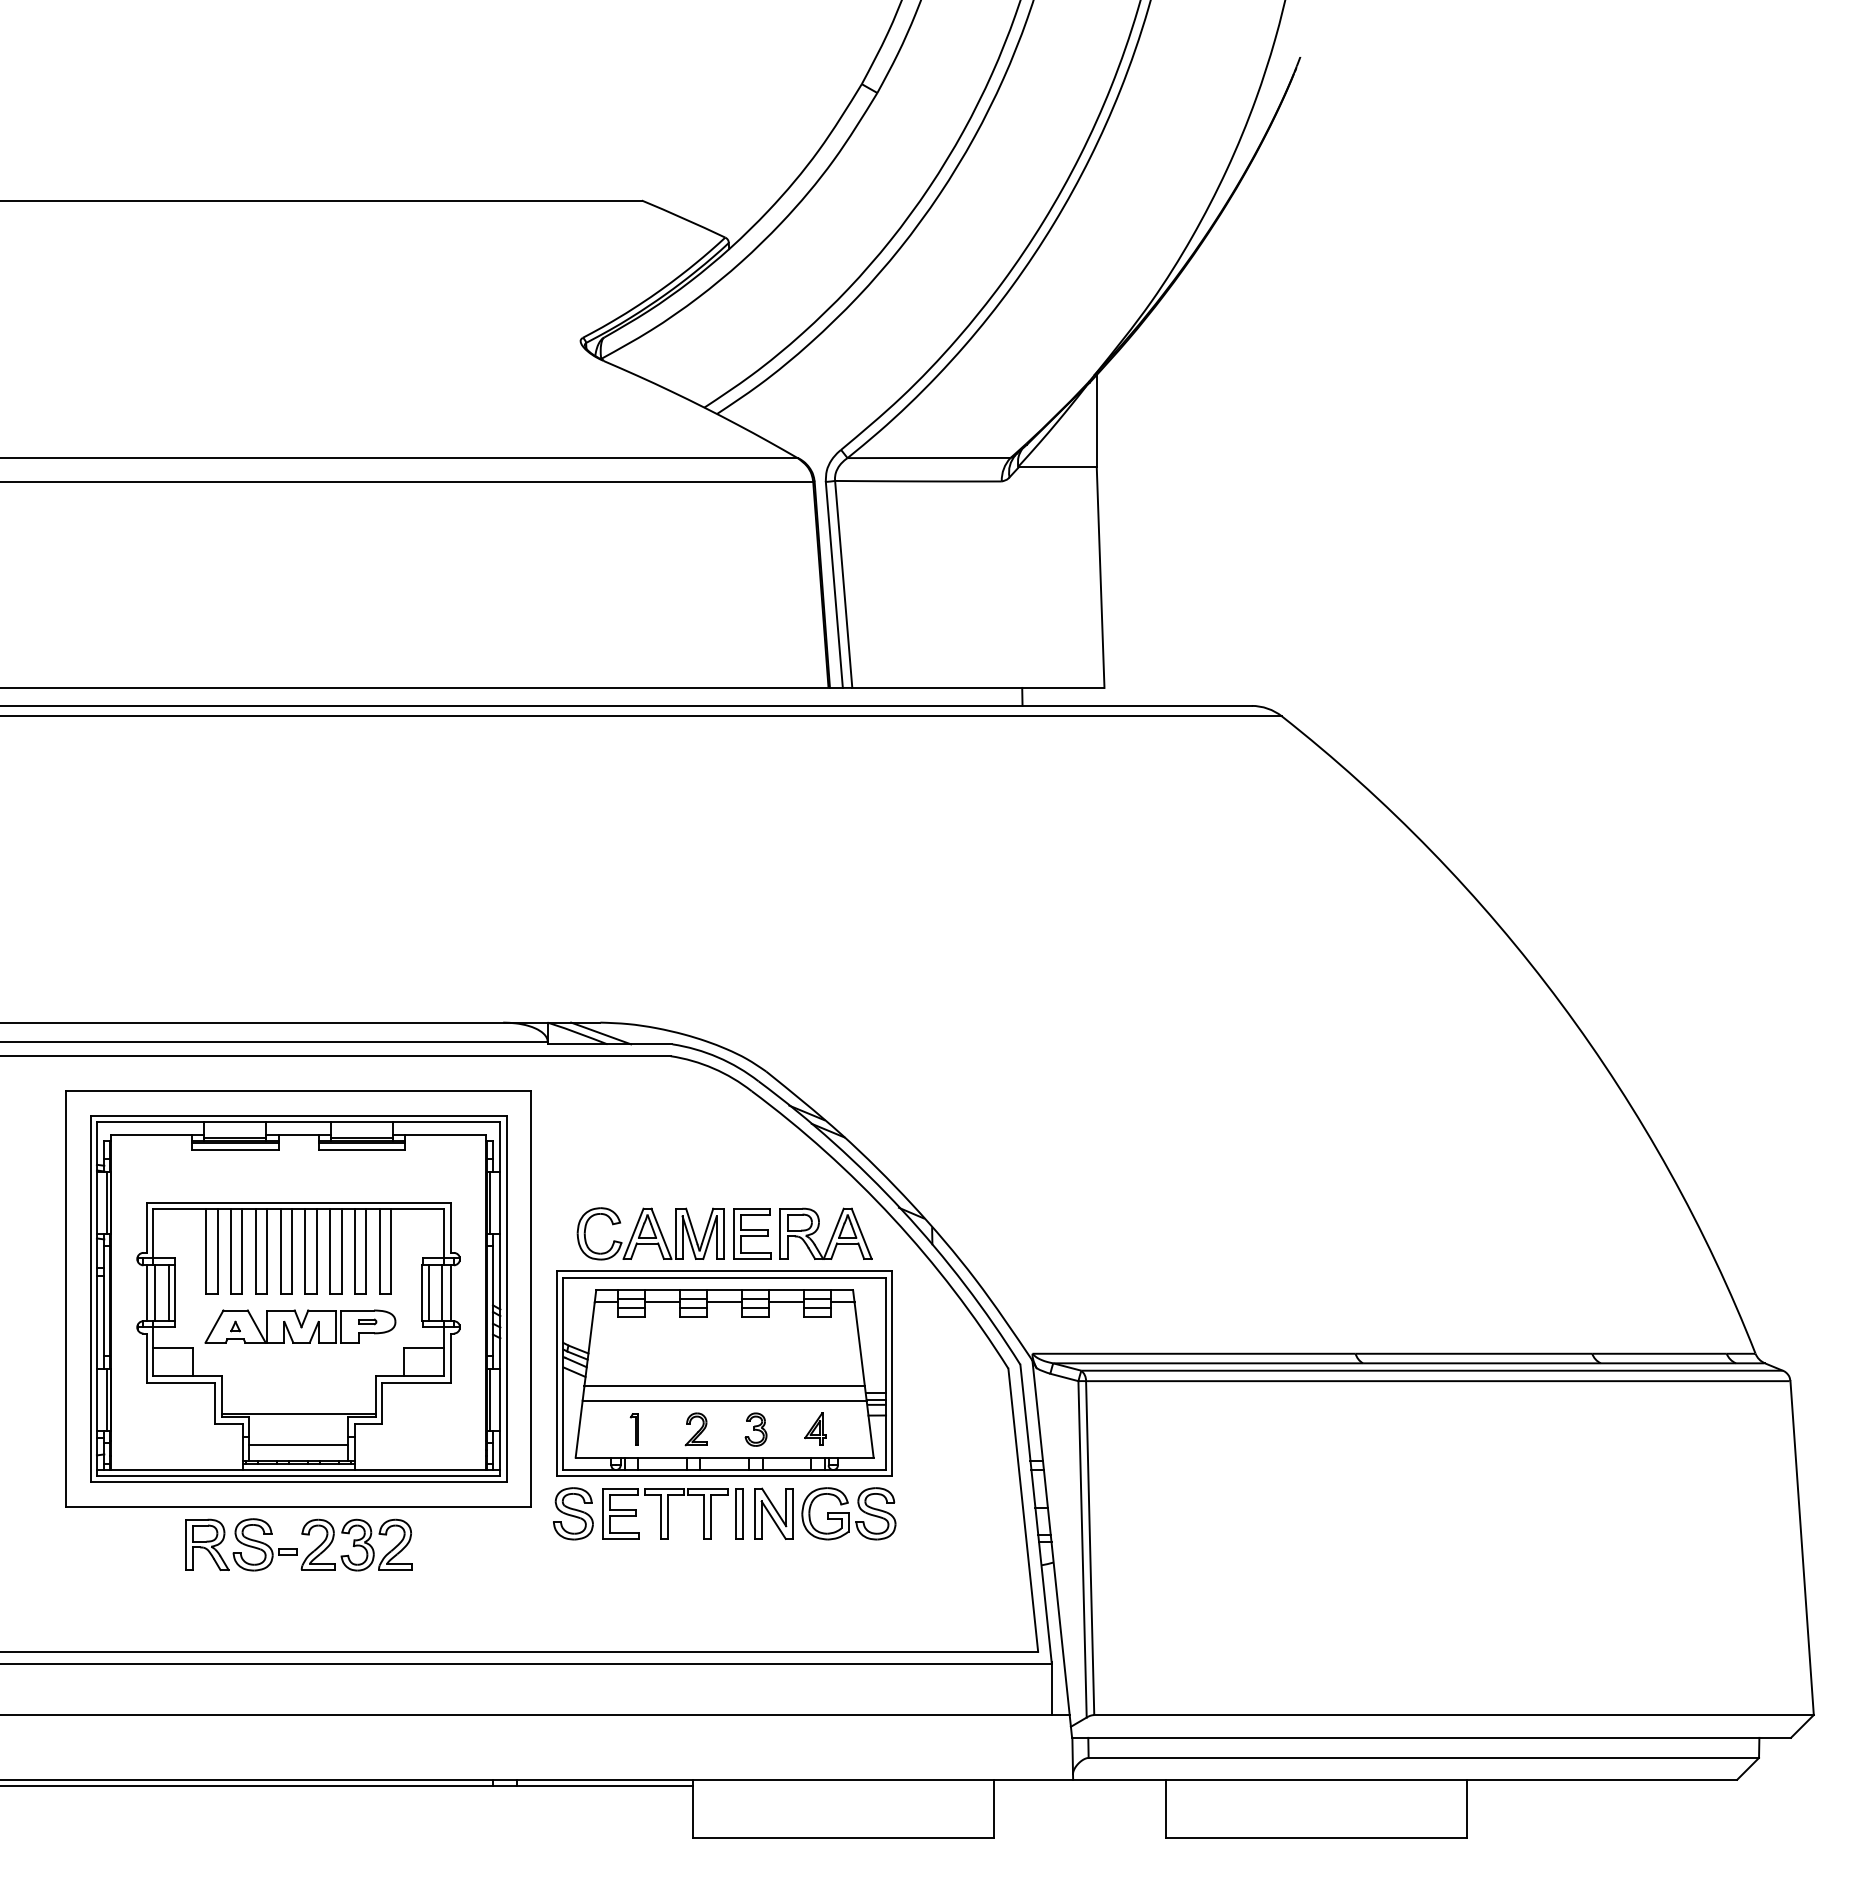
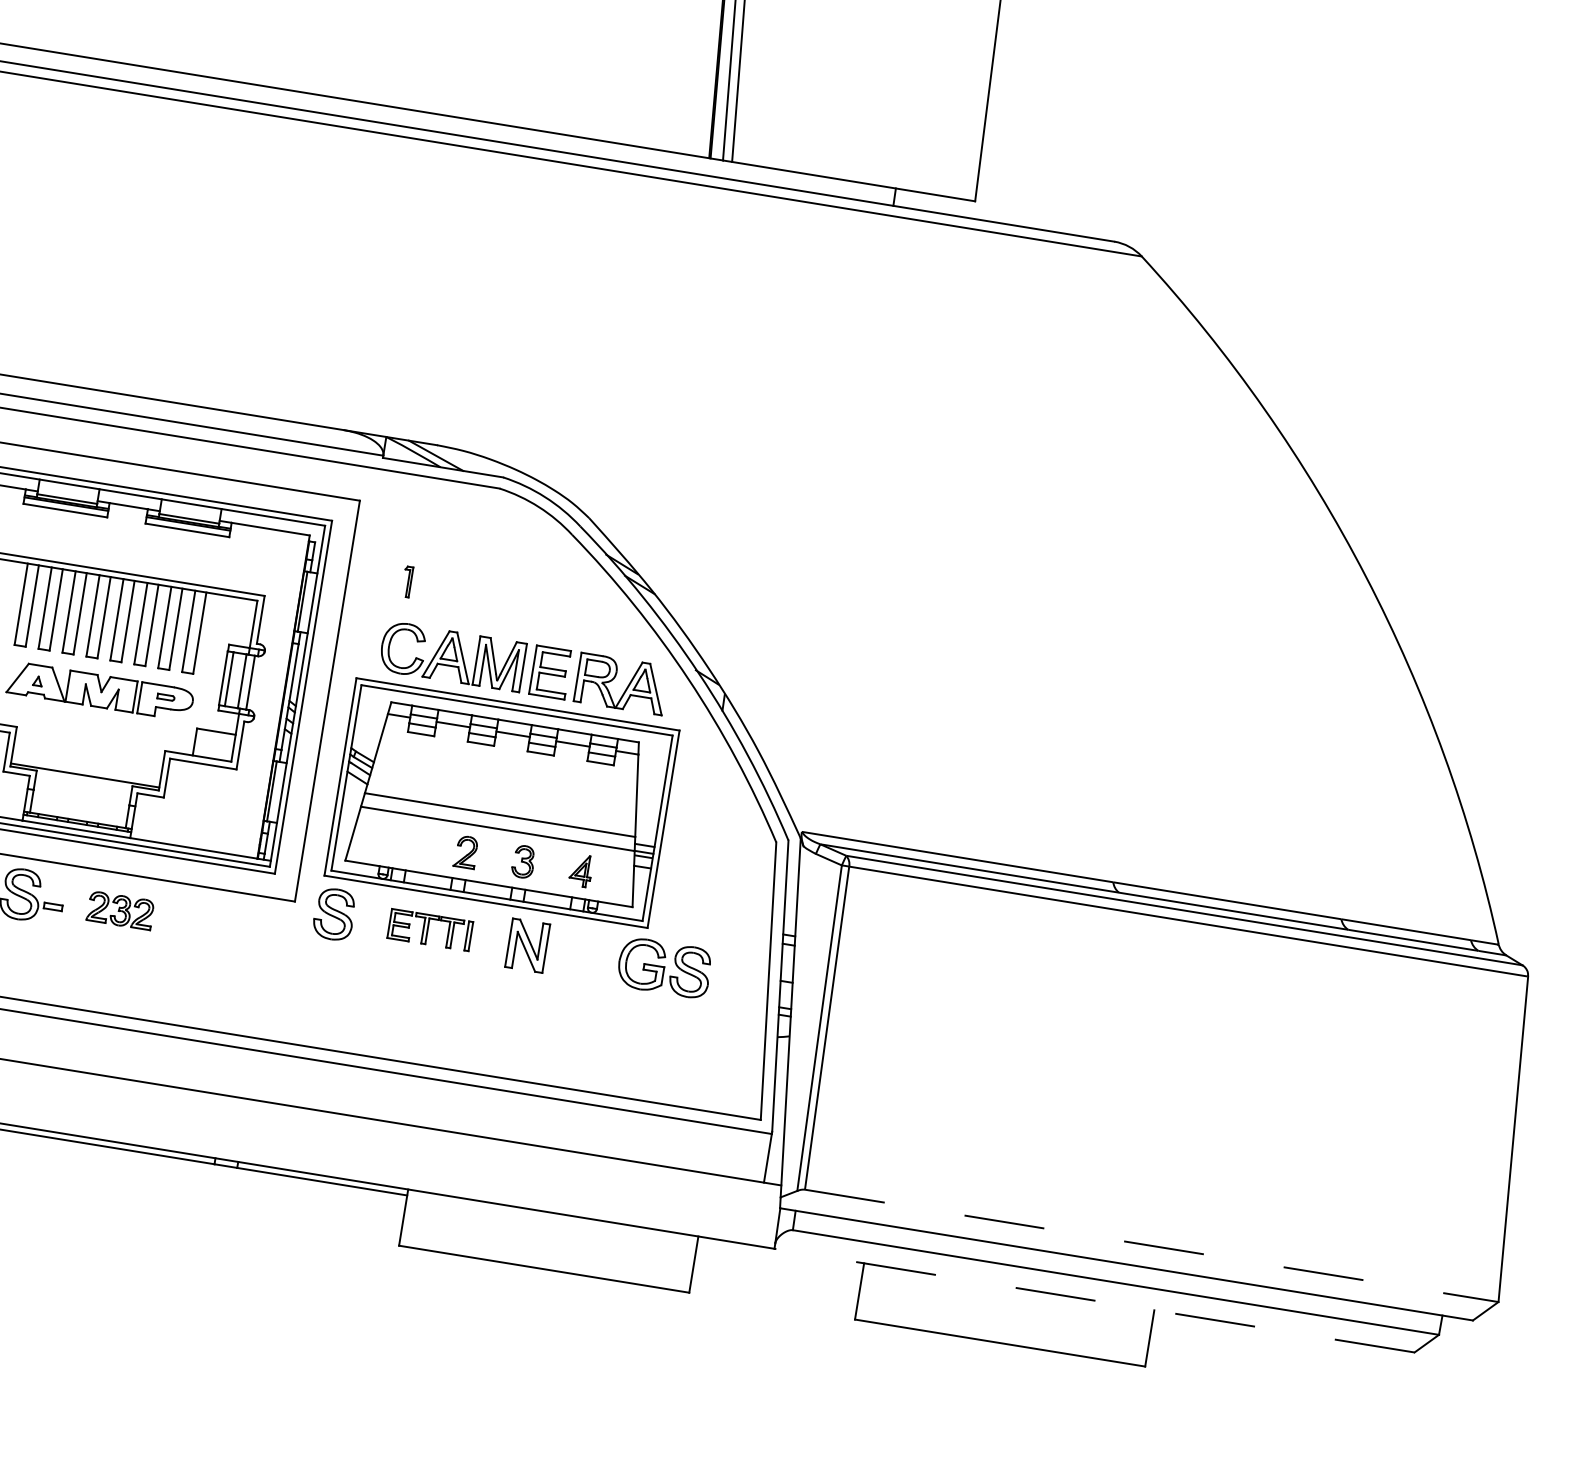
part: (633, 1429) -> (406, 581), moved
line: (298, 1445) -> (80, 805), removed
part: (672, 1513) -> (429, 929), size x0.6
part: (848, 1513) -> (664, 967), moved
part: (356, 1544) -> (120, 910), size x0.6
line: (1454, 1715) -> (1152, 1246), solid -> dashed
line: (1404, 1779) -> (1093, 1300), solid -> dashed

